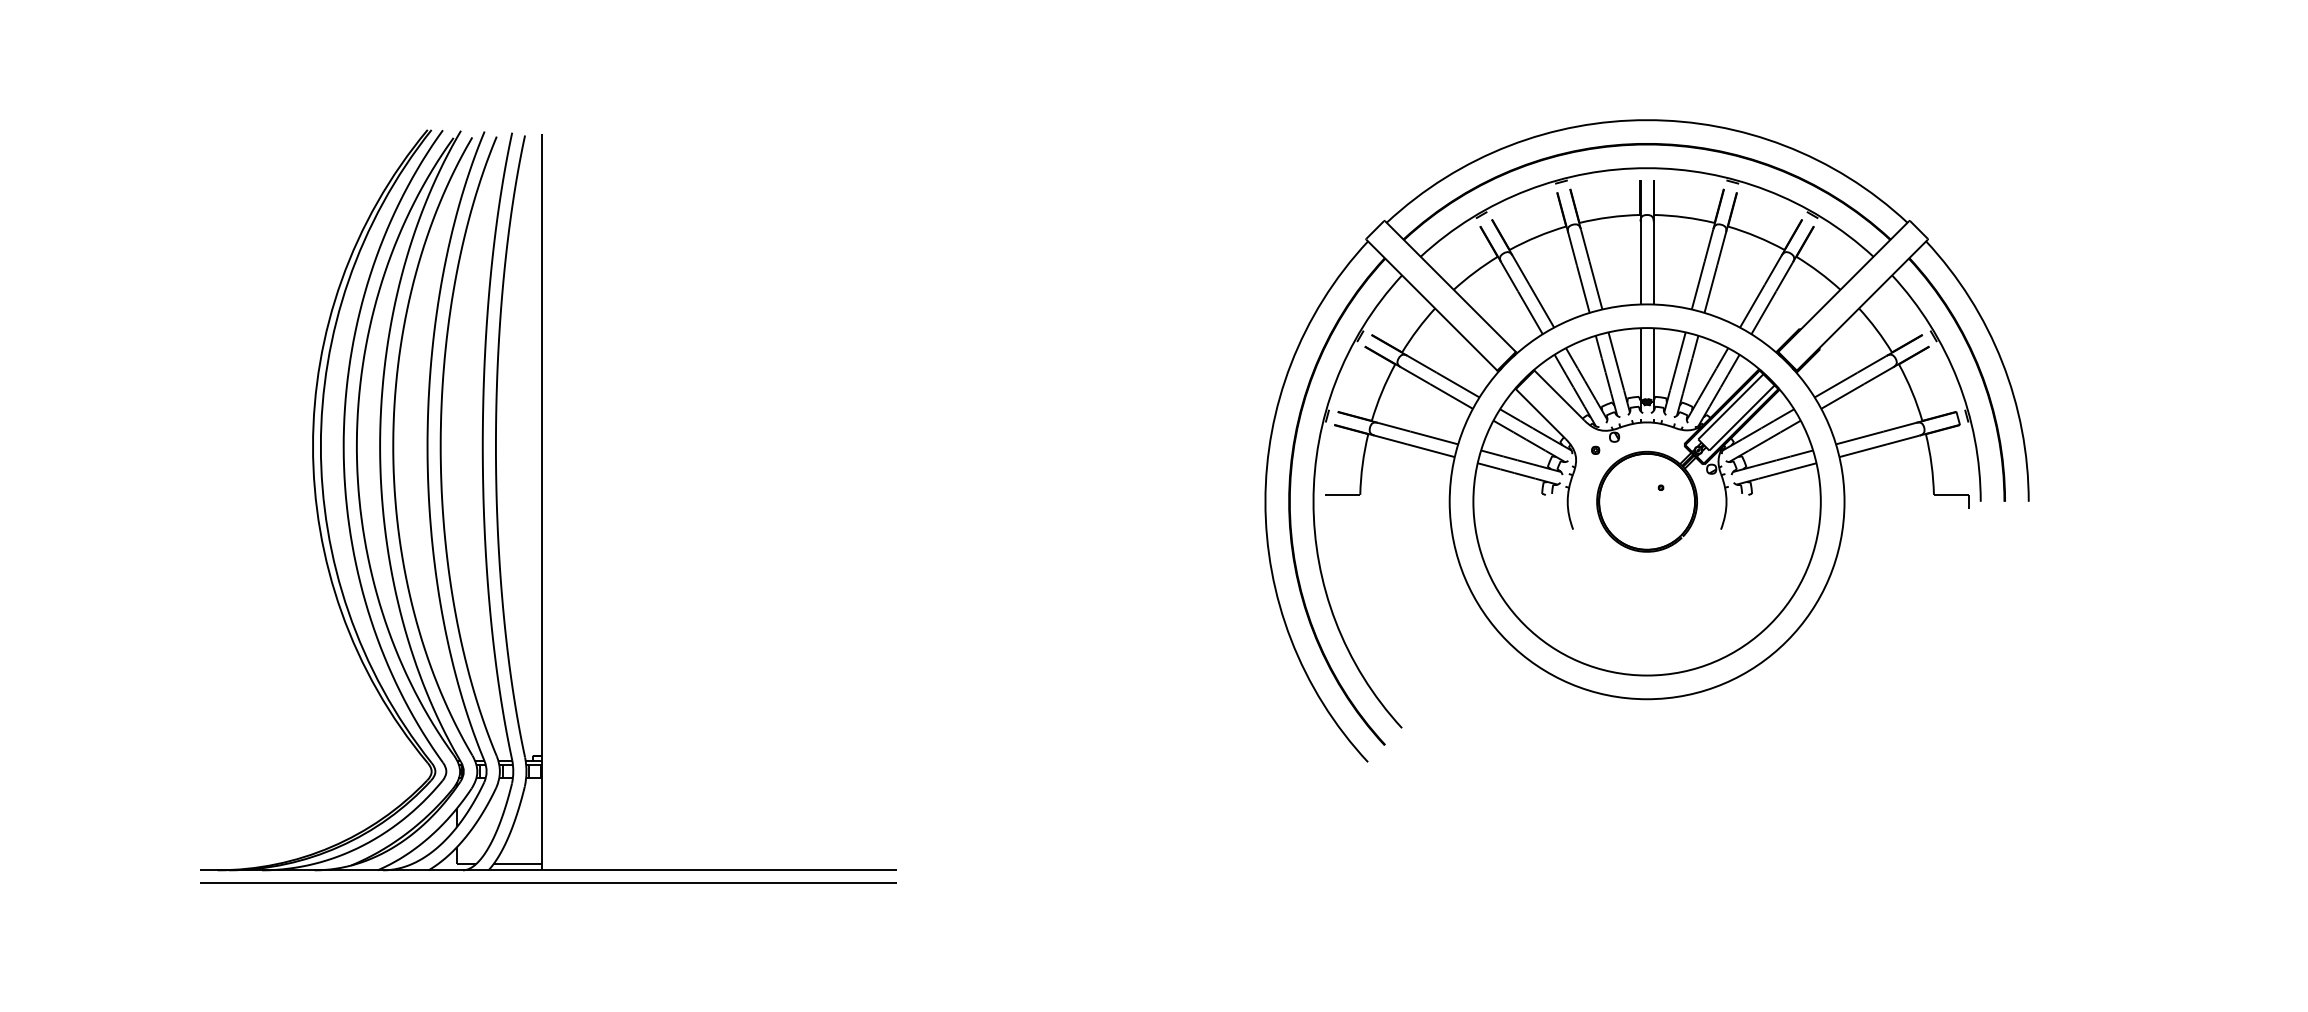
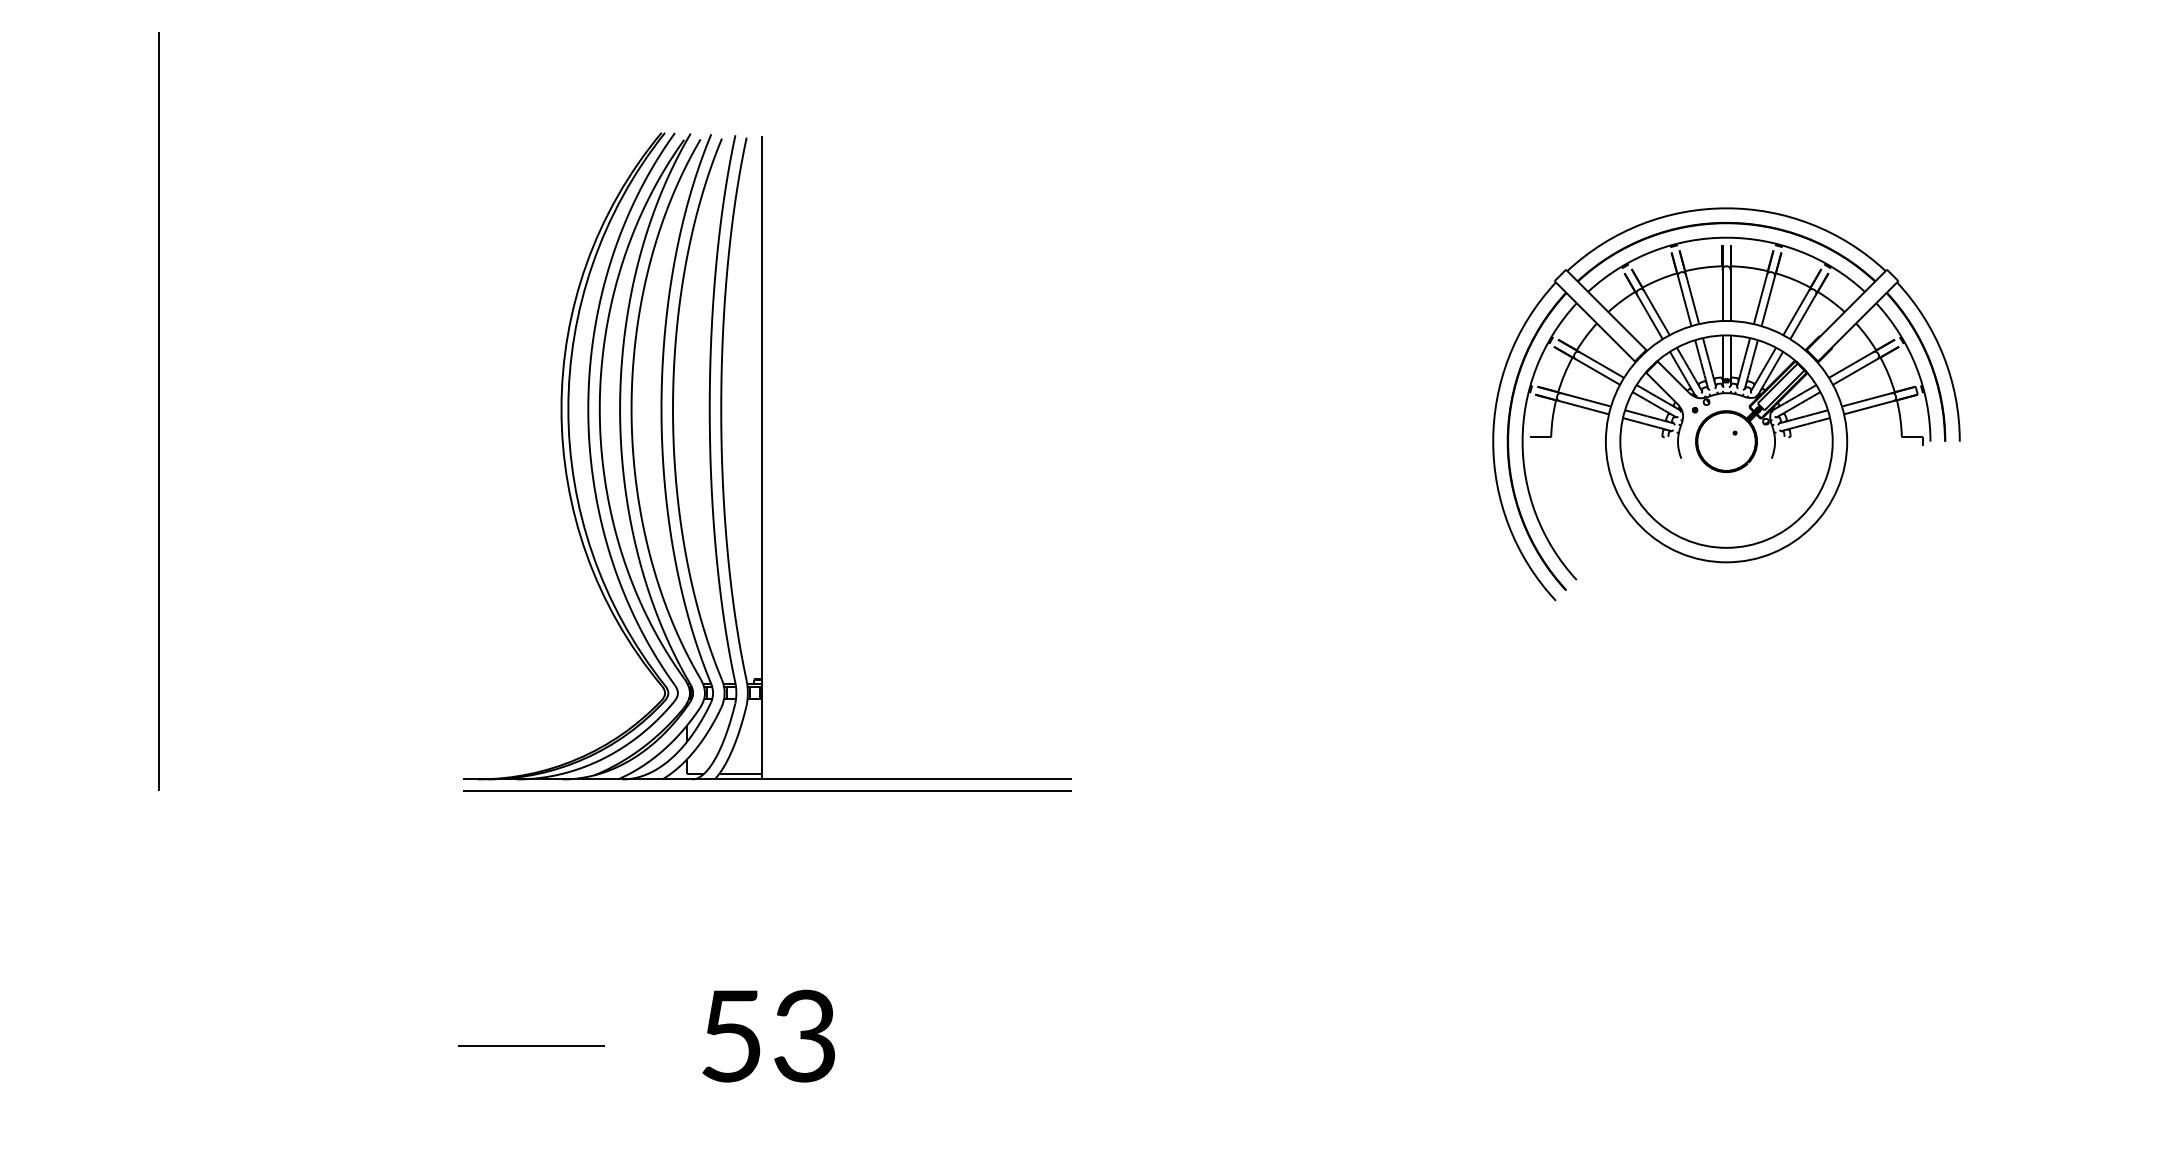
part: (1647, 441) -> (1726, 404), size x0.7

